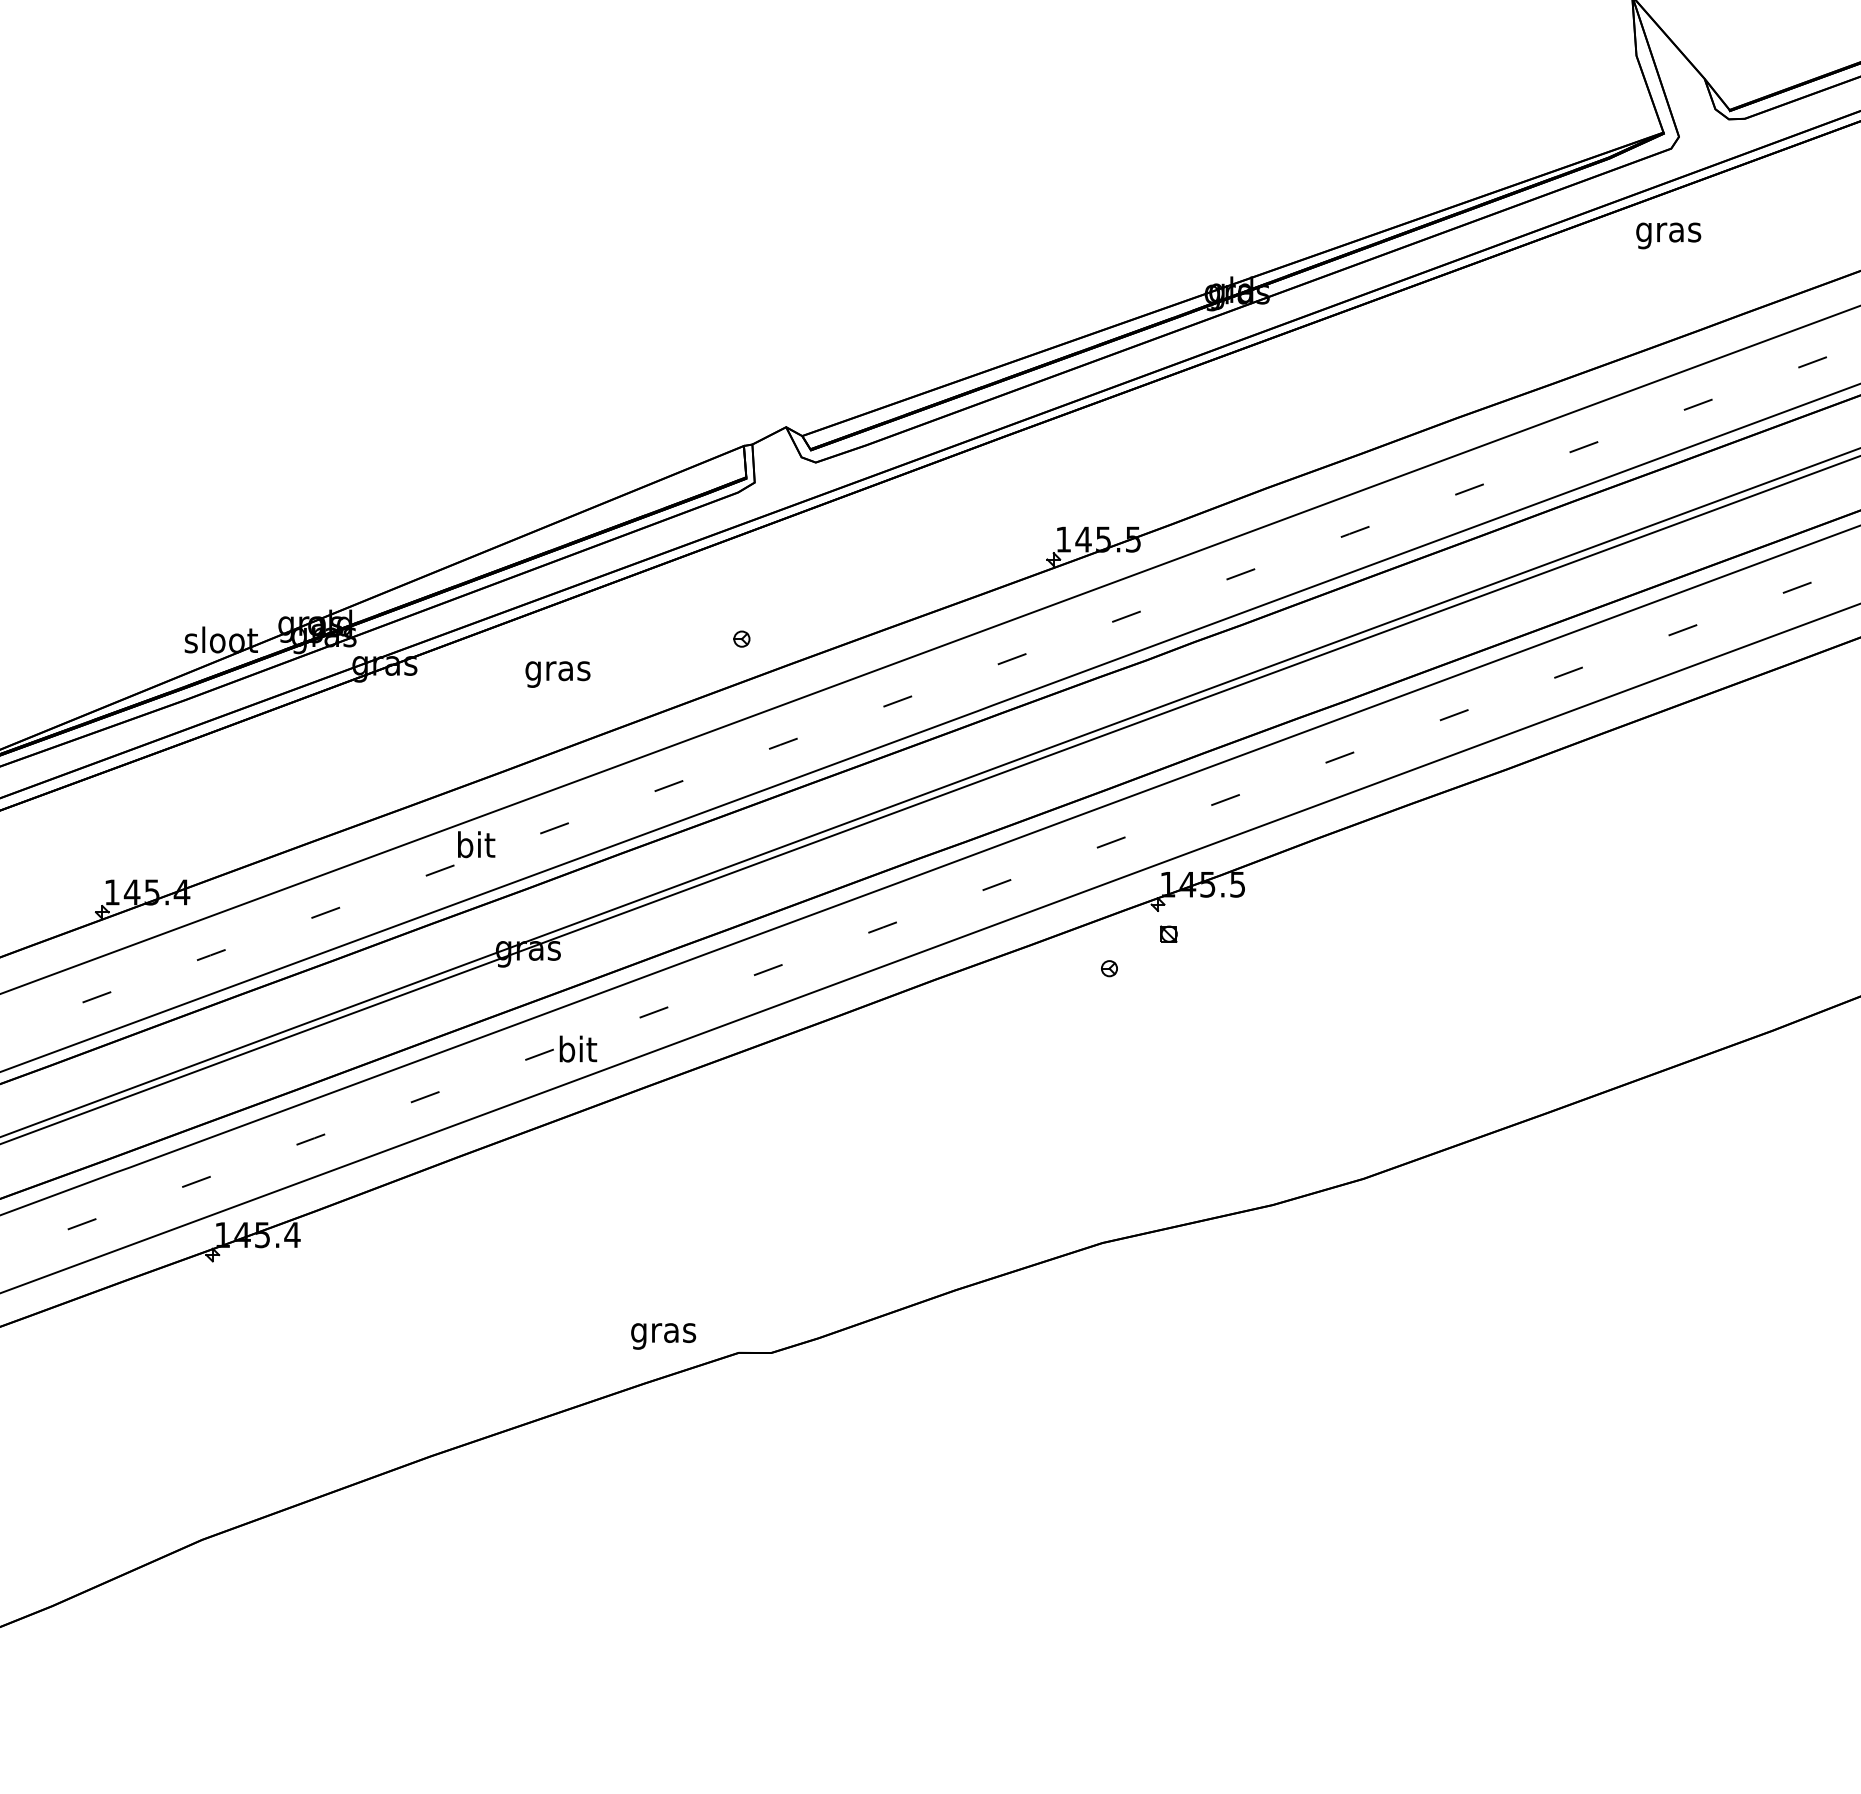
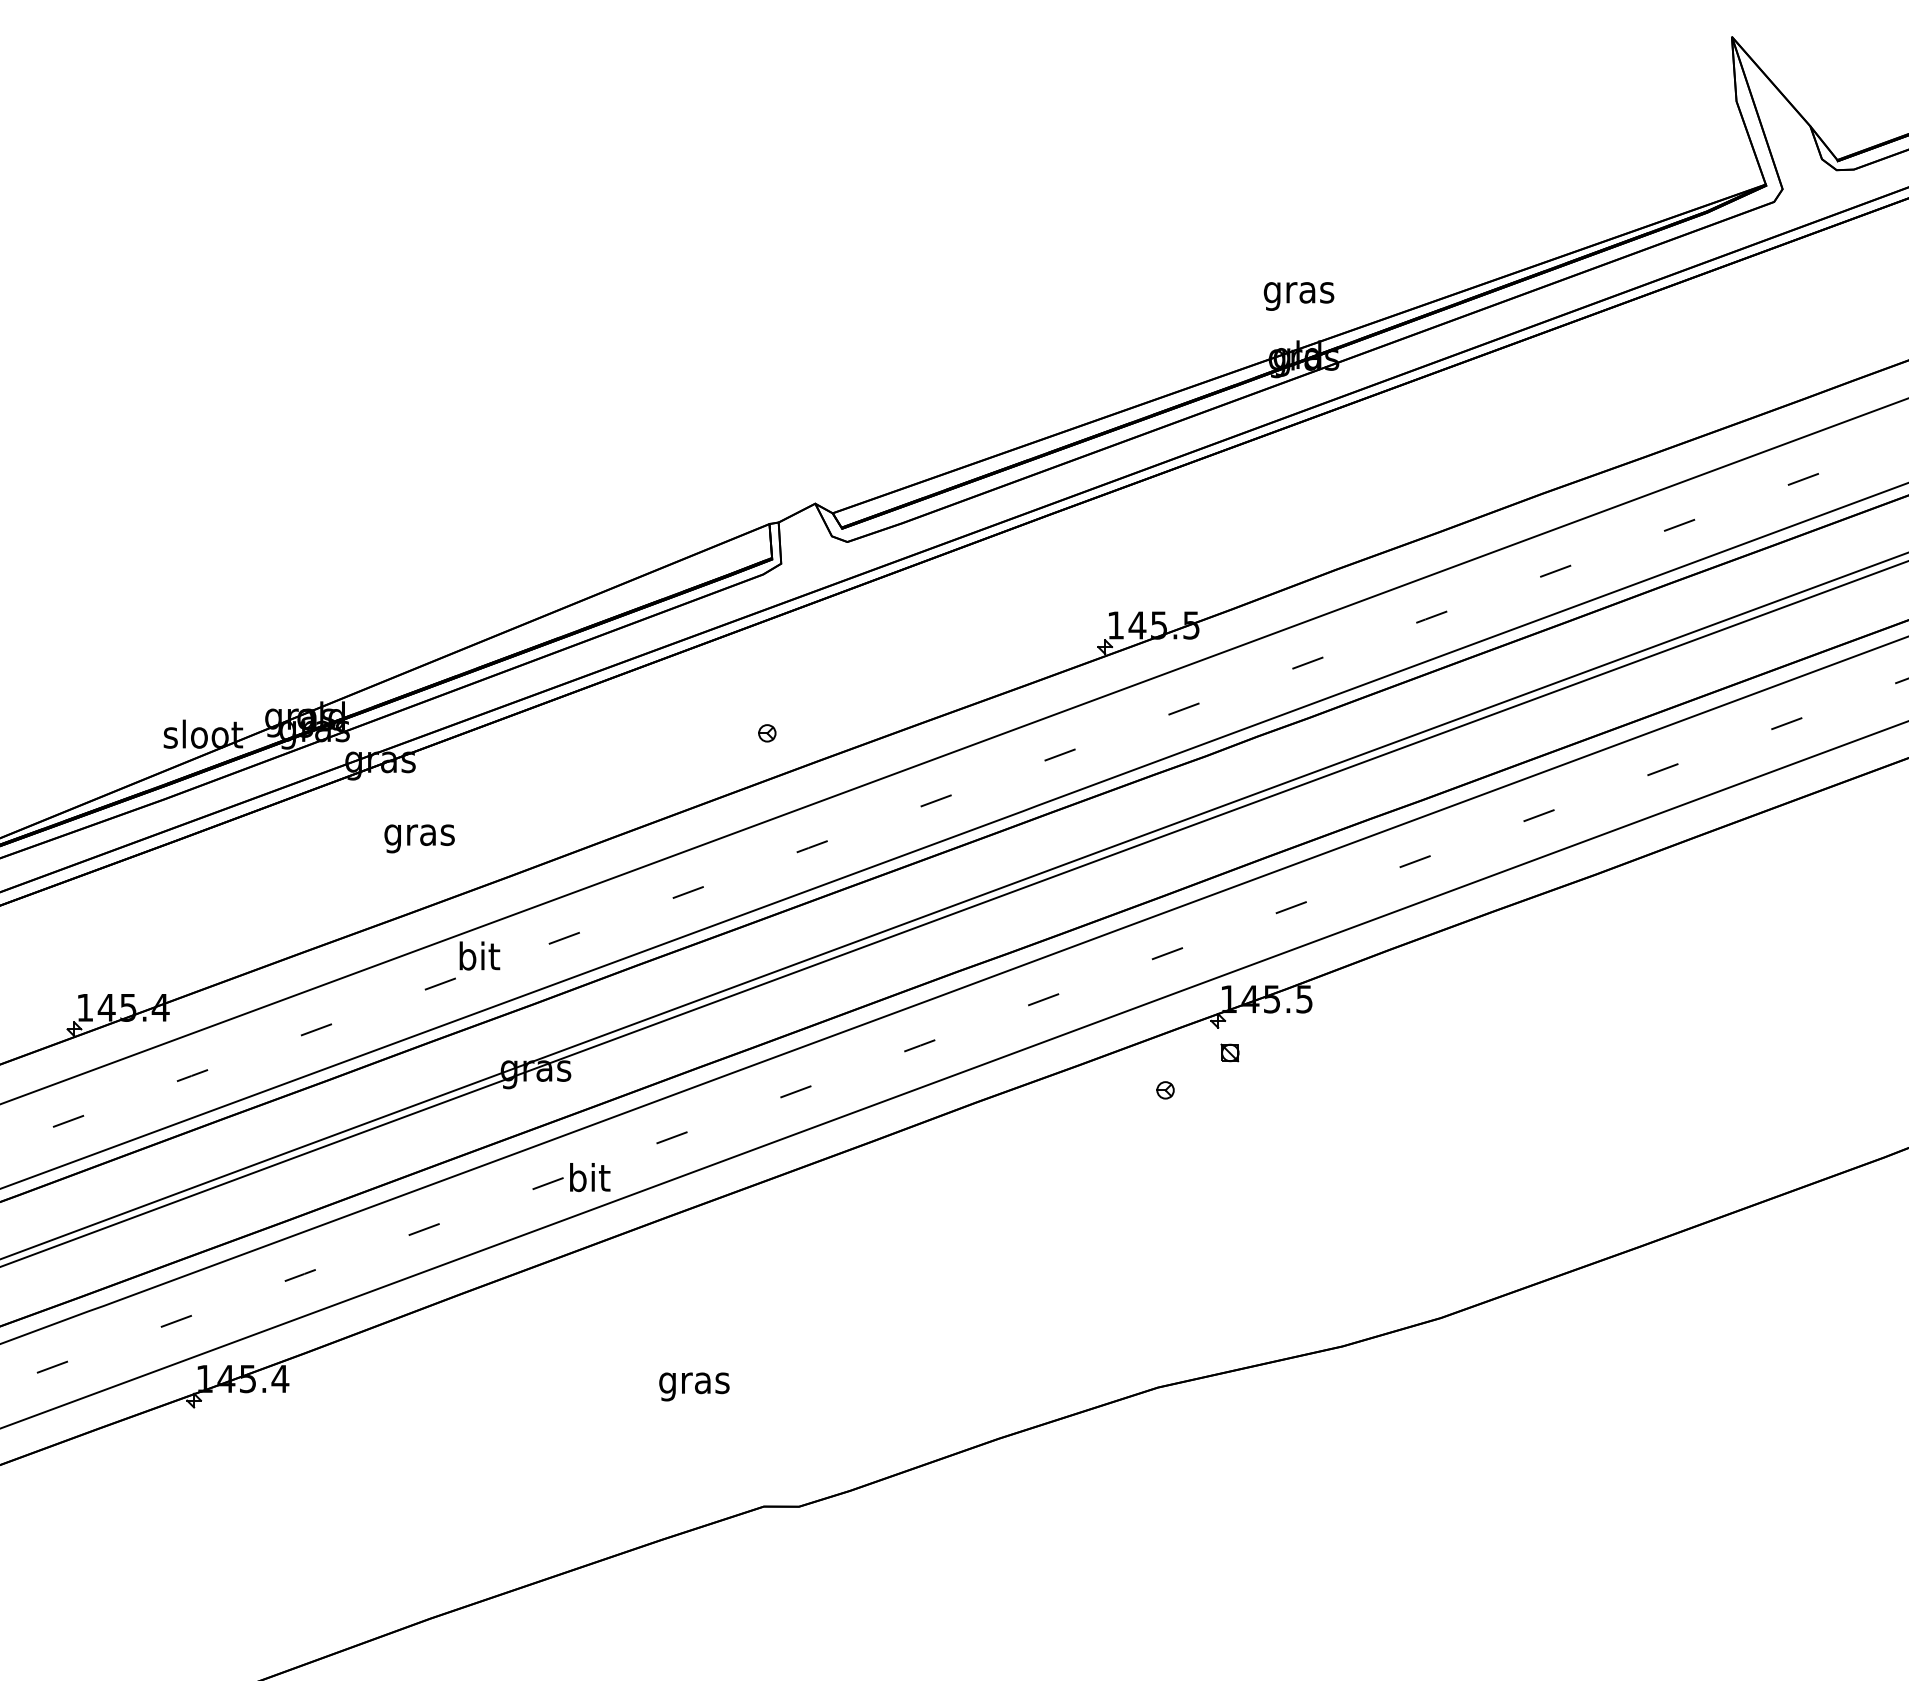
text: (1668, 235) -> (1298, 296), moved
text: (557, 674) -> (419, 838), moved
text: (663, 1336) -> (694, 1387), moved

